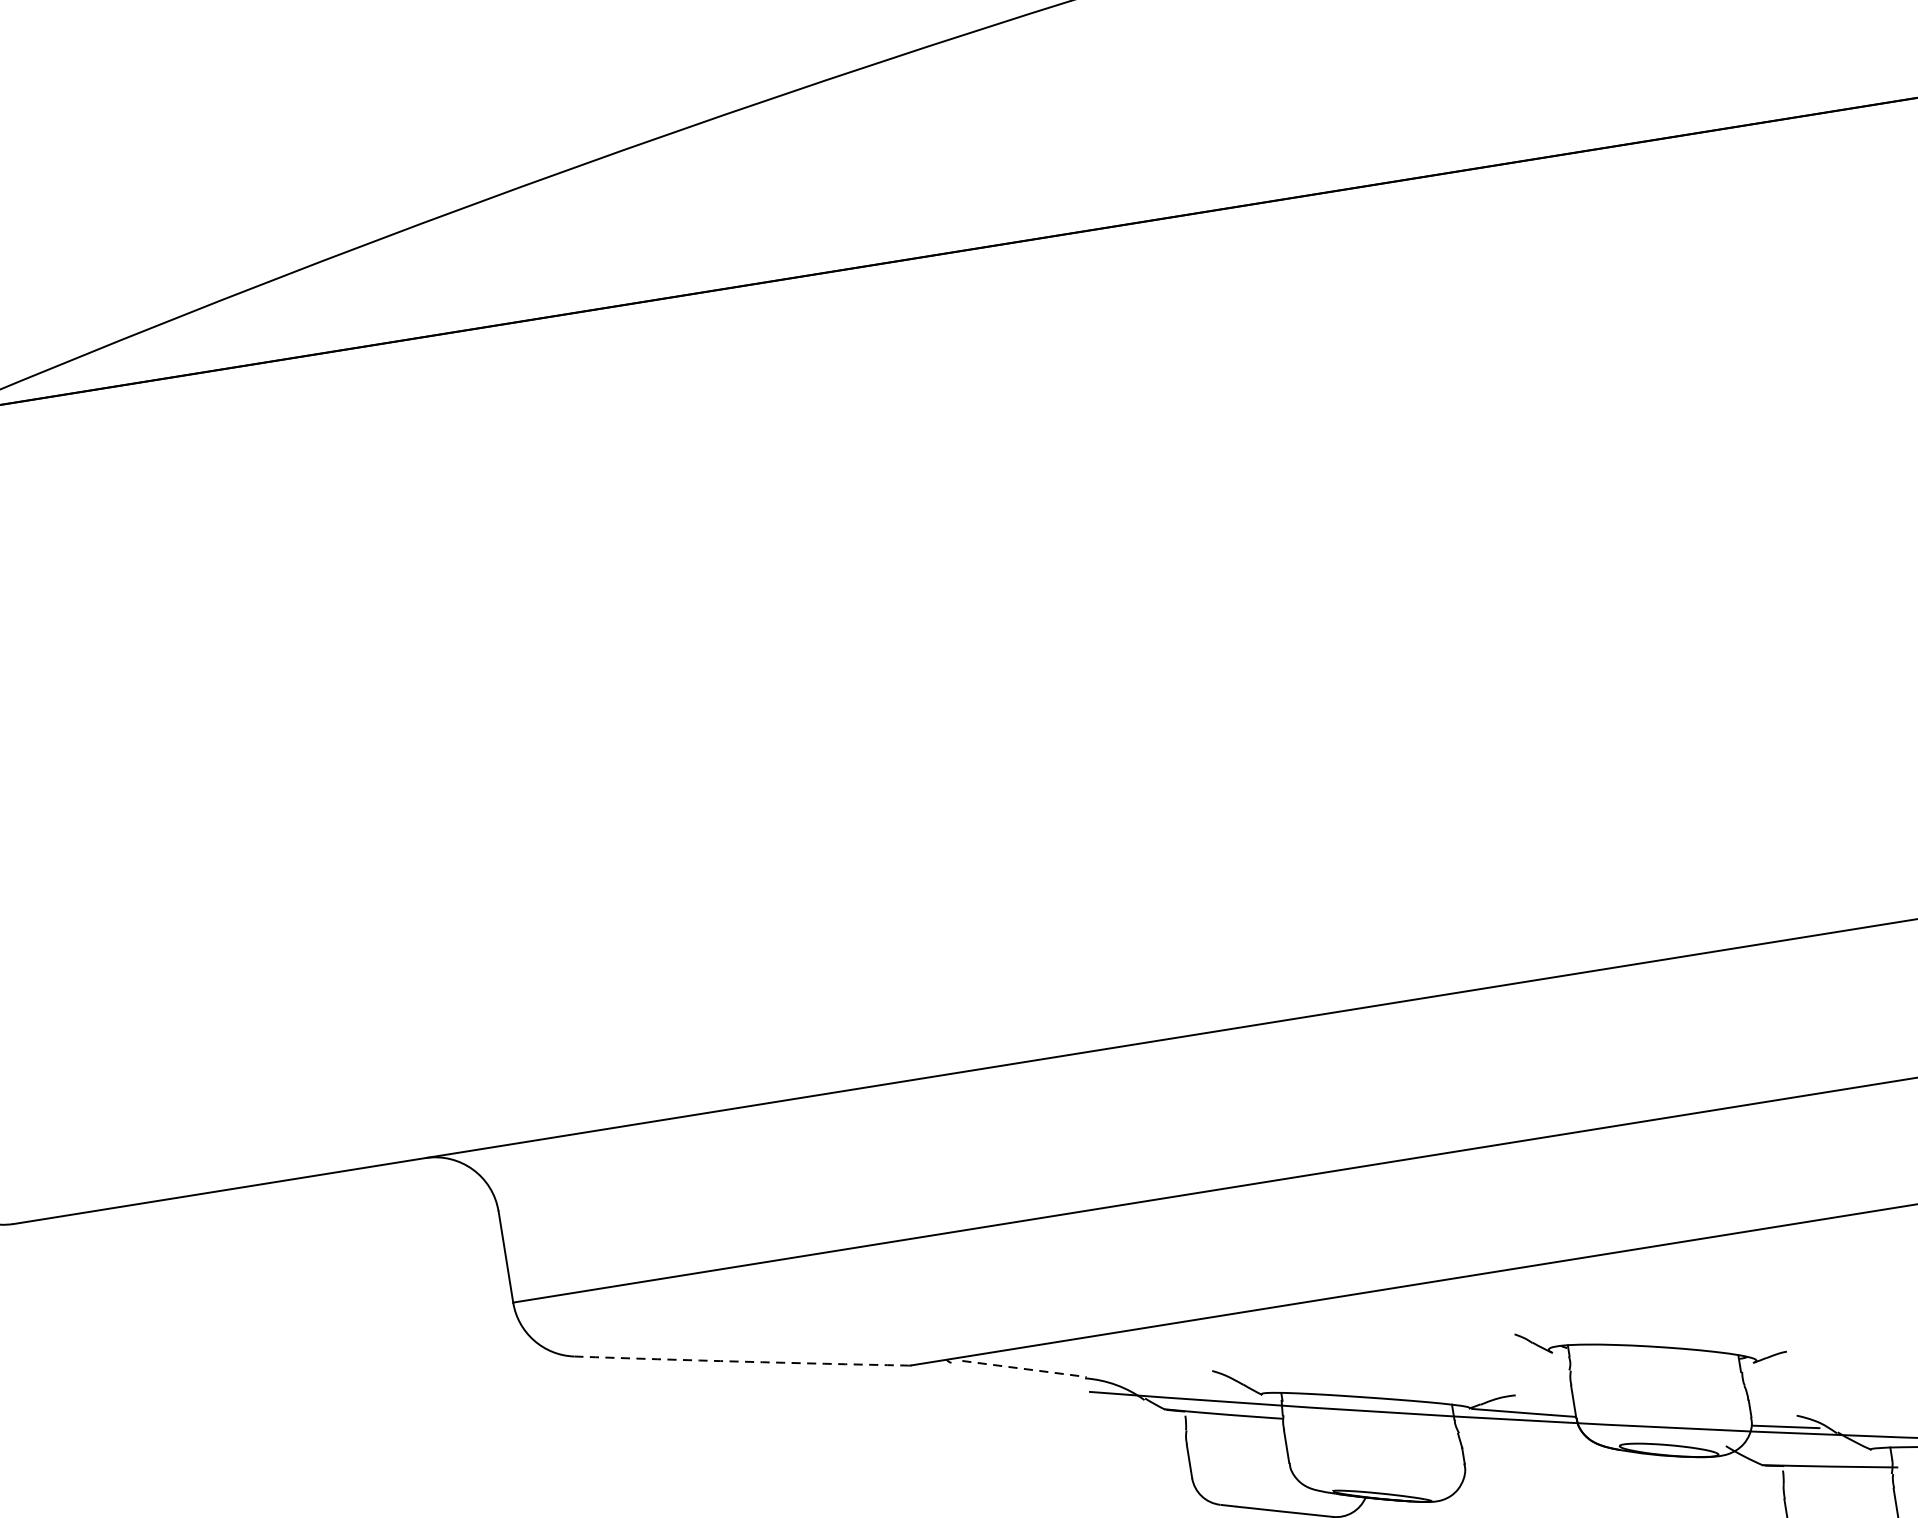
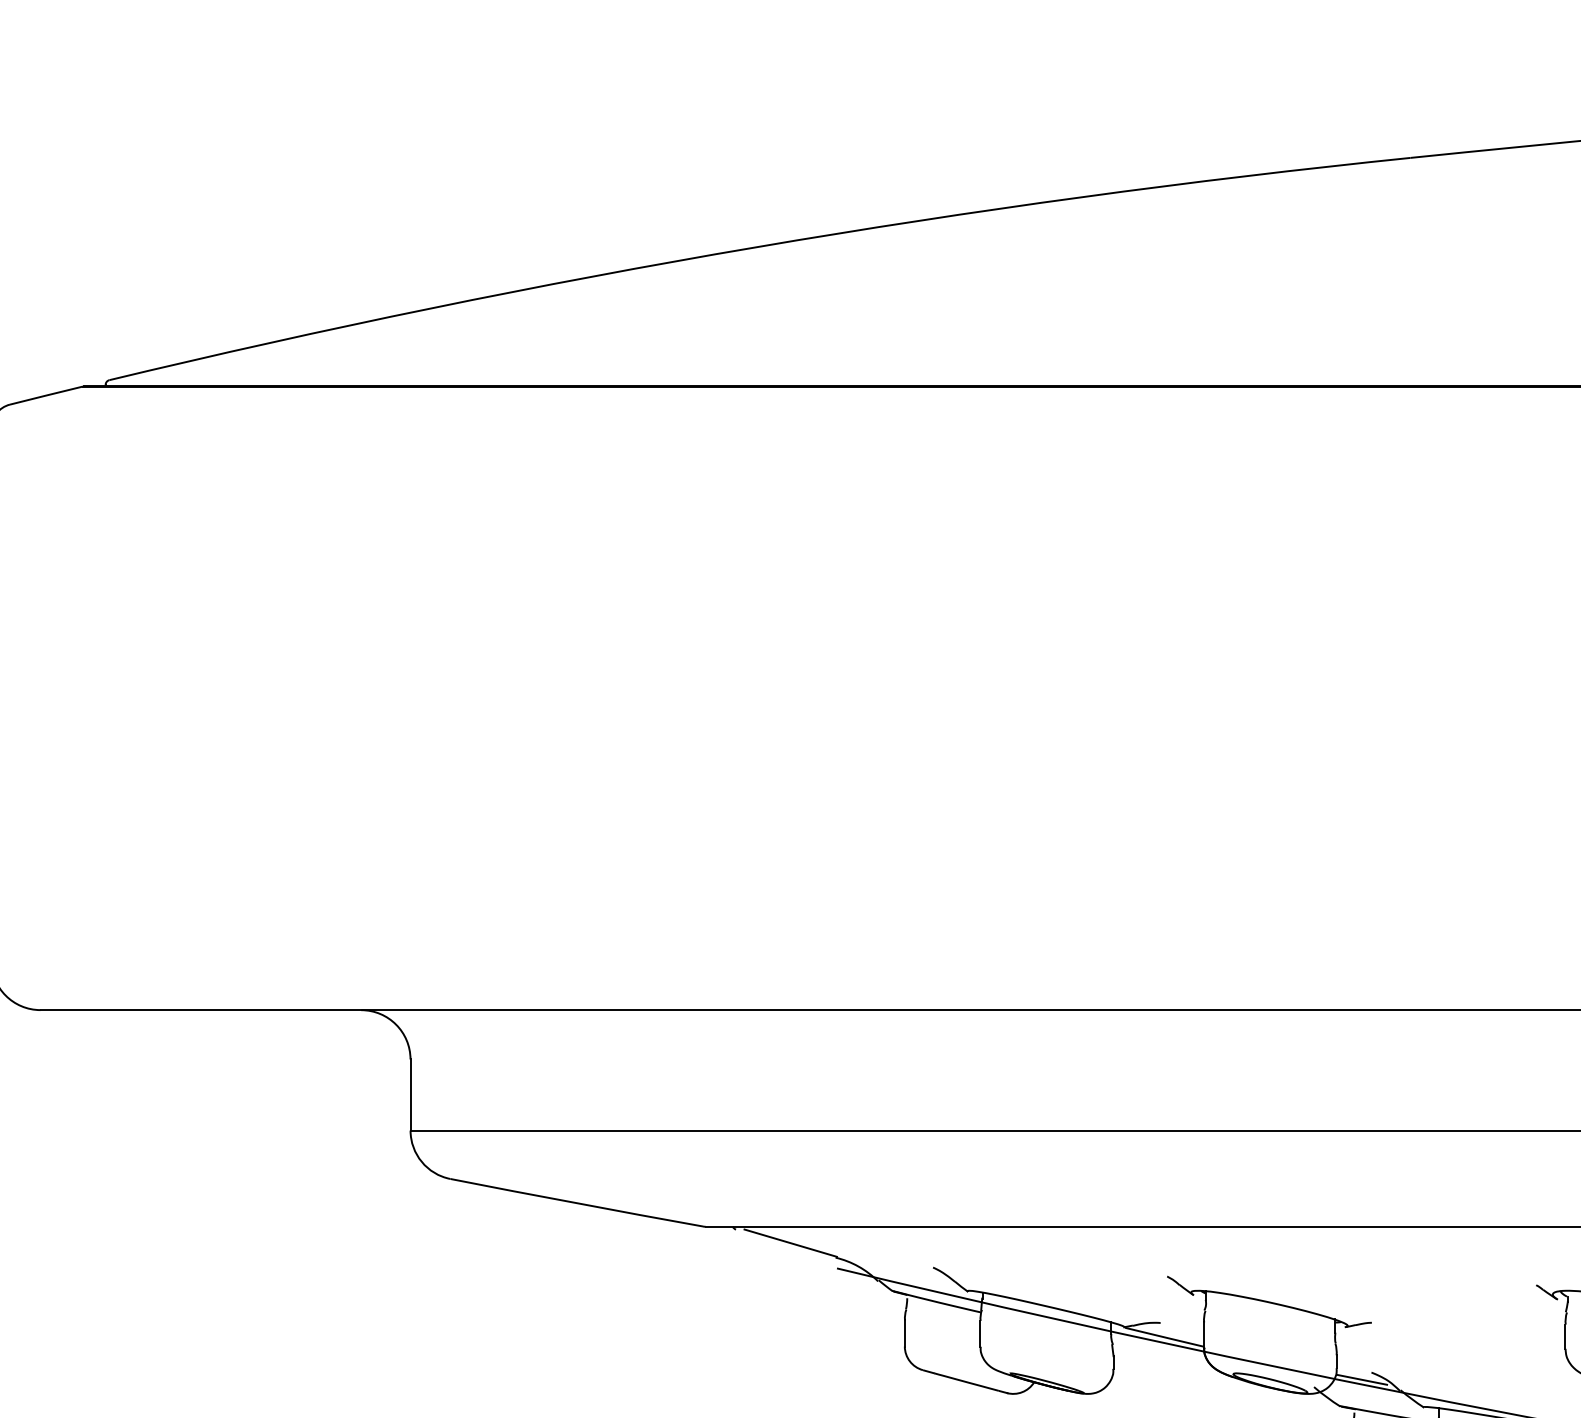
arc: (741, 1362) -> (576, 1203), dashed -> solid
line: (1025, 1369) -> (791, 1243), dashed -> solid

